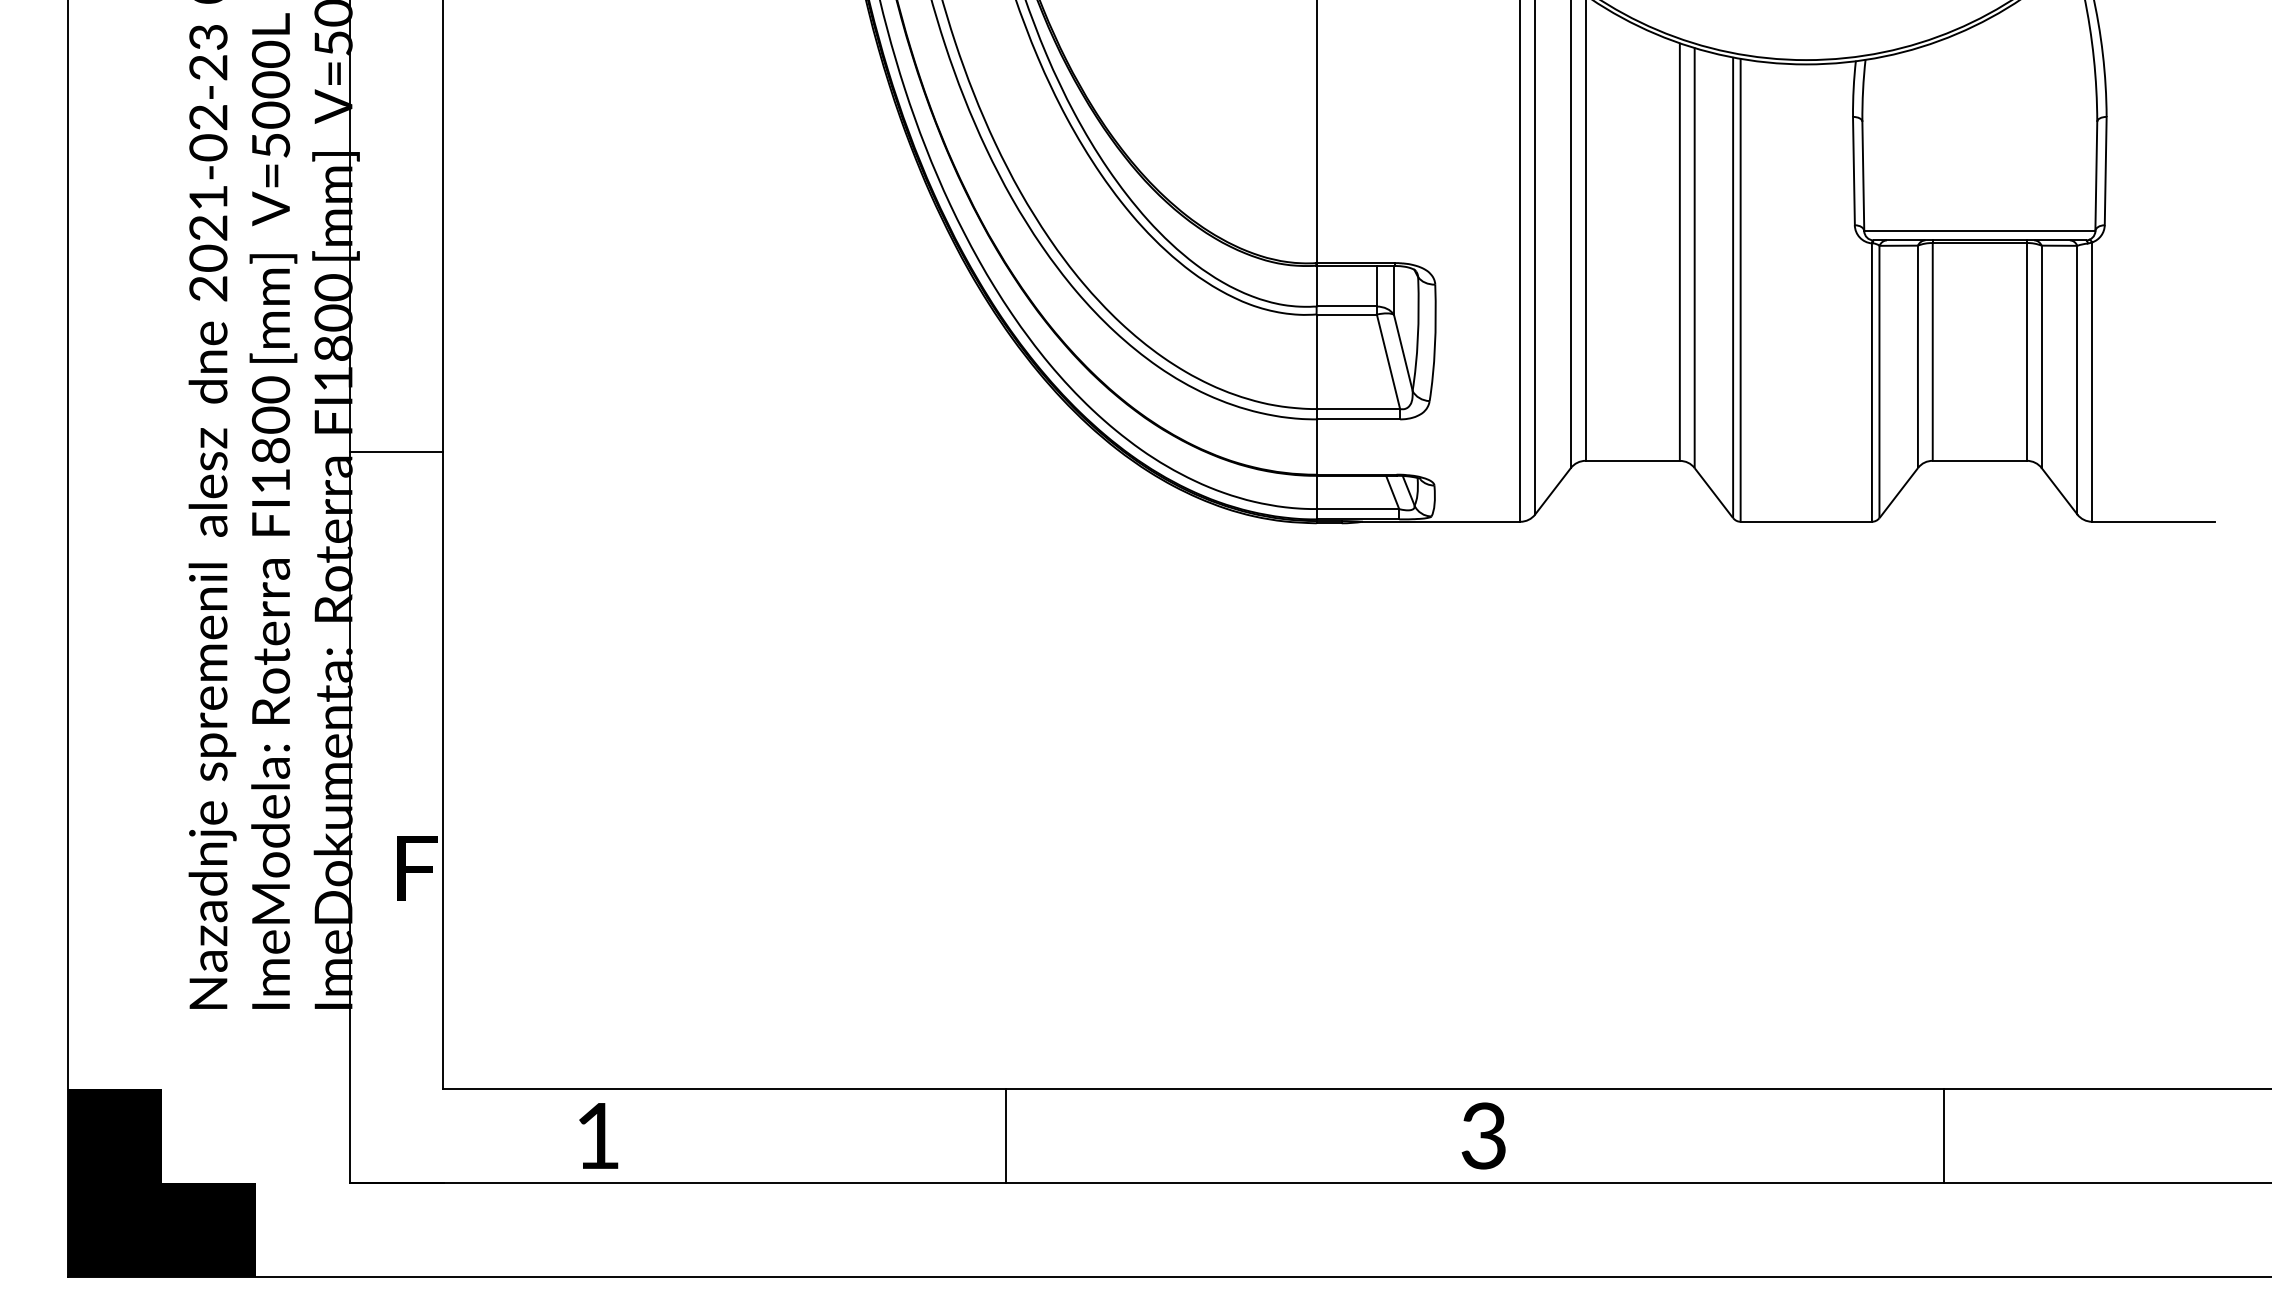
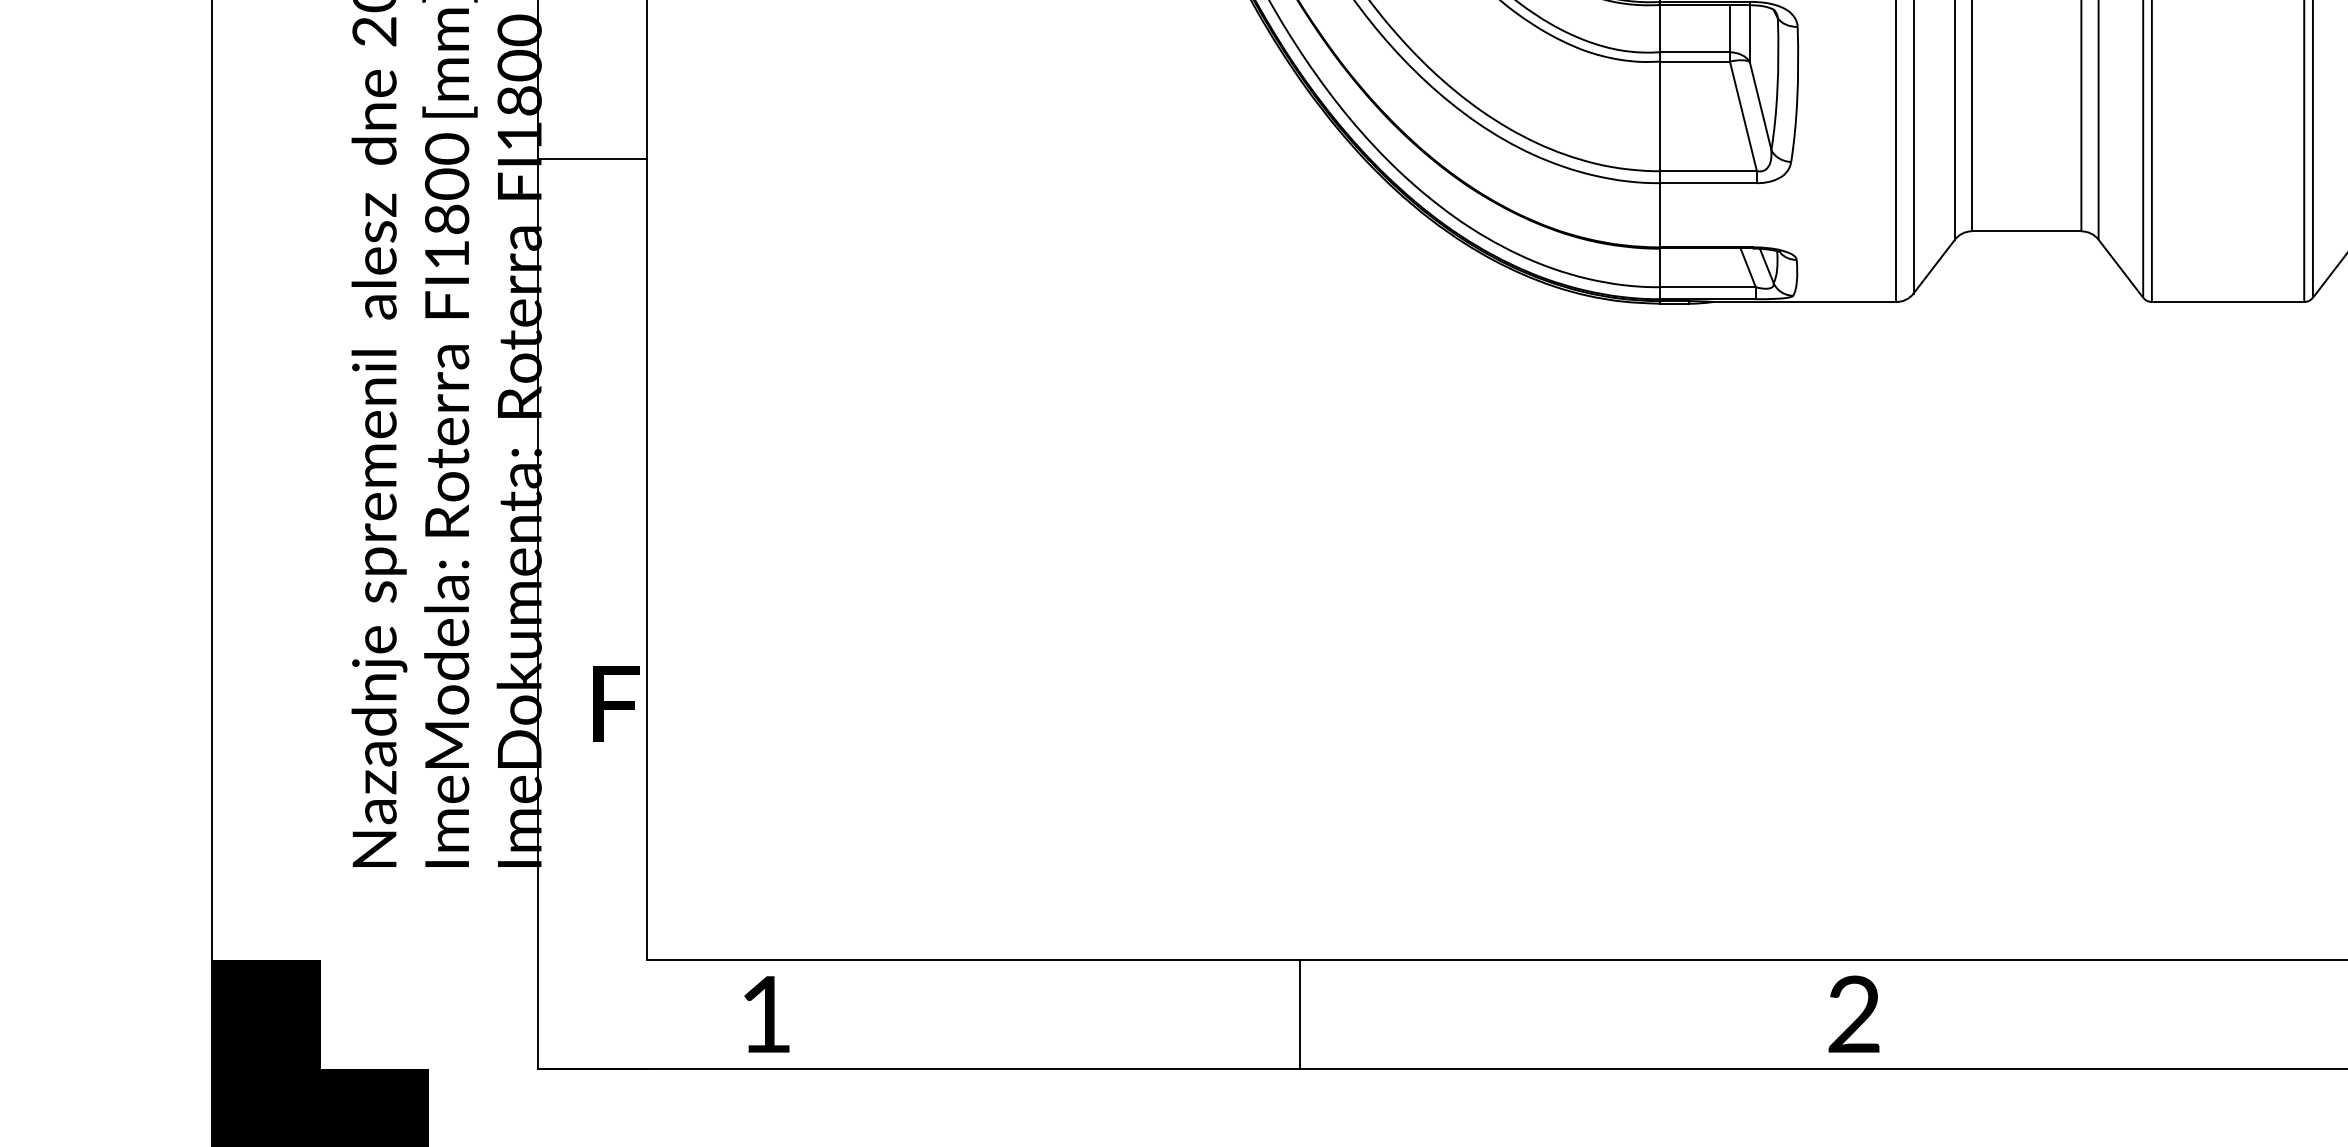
line: (396, 452) -> (592, 158), moved
text: (598, 1135) -> (766, 1013), moved
text: (1483, 1136) -> (1853, 1015), 3 -> 2

